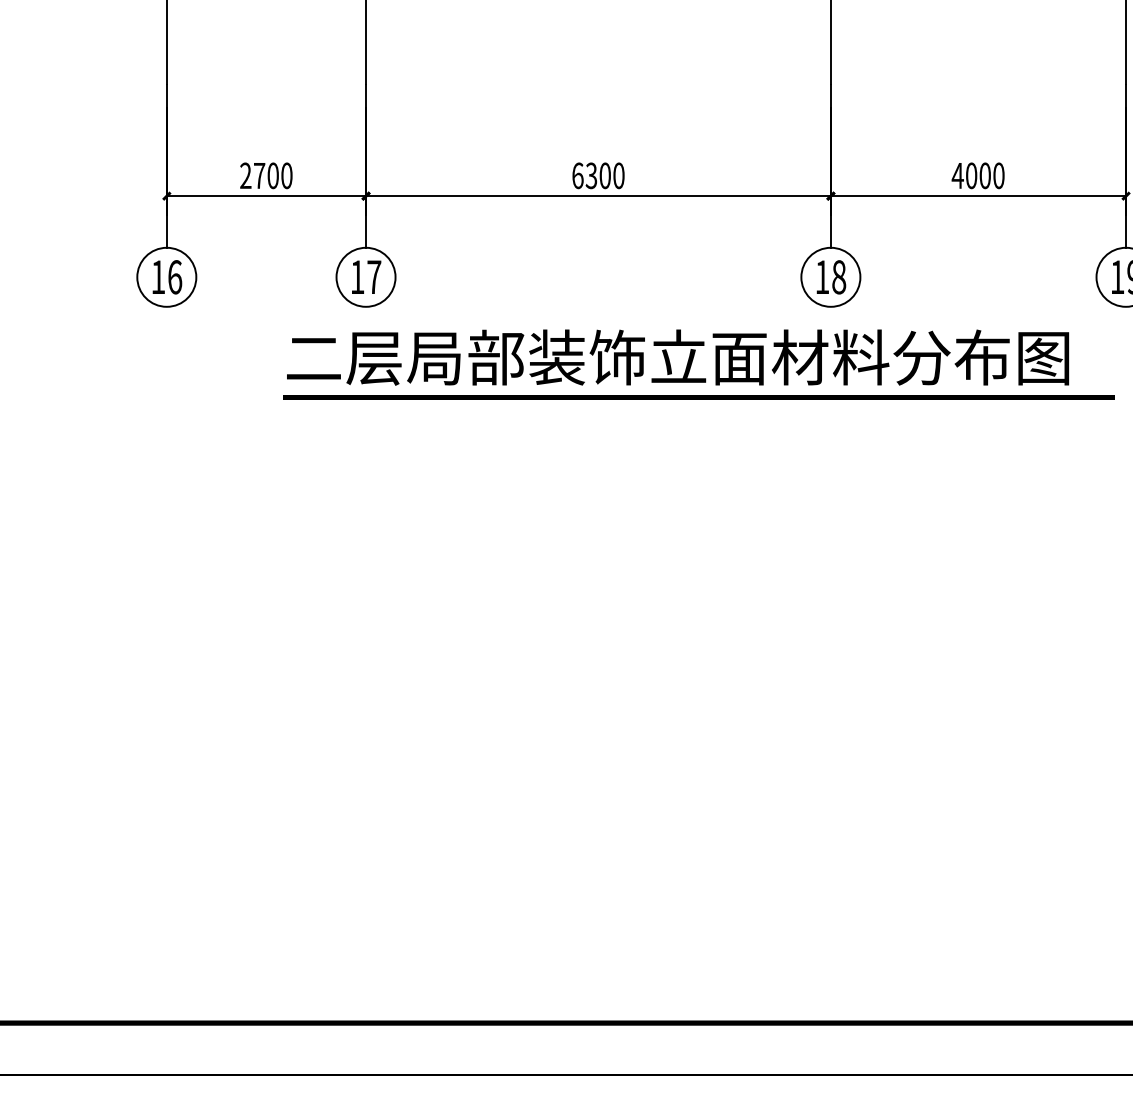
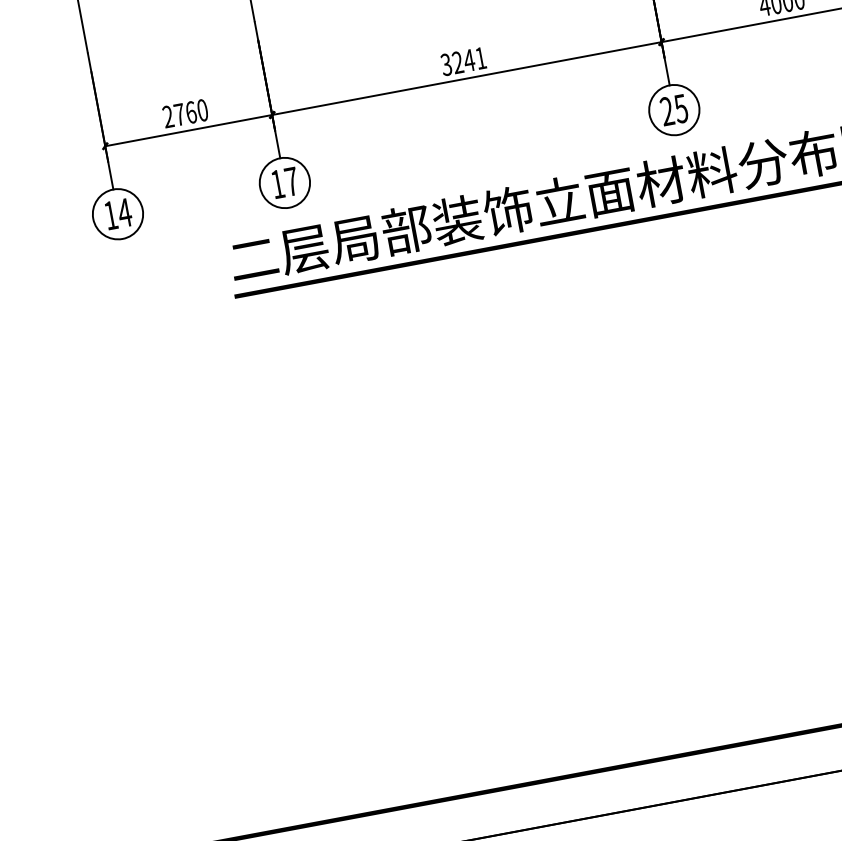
text: (272, 175) -> (190, 112), 2700 -> 2760
text: (598, 175) -> (463, 61), 6300 -> 3241
text: (174, 277) -> (124, 213), 16 -> 14
text: (830, 277) -> (674, 110), 18 -> 25

